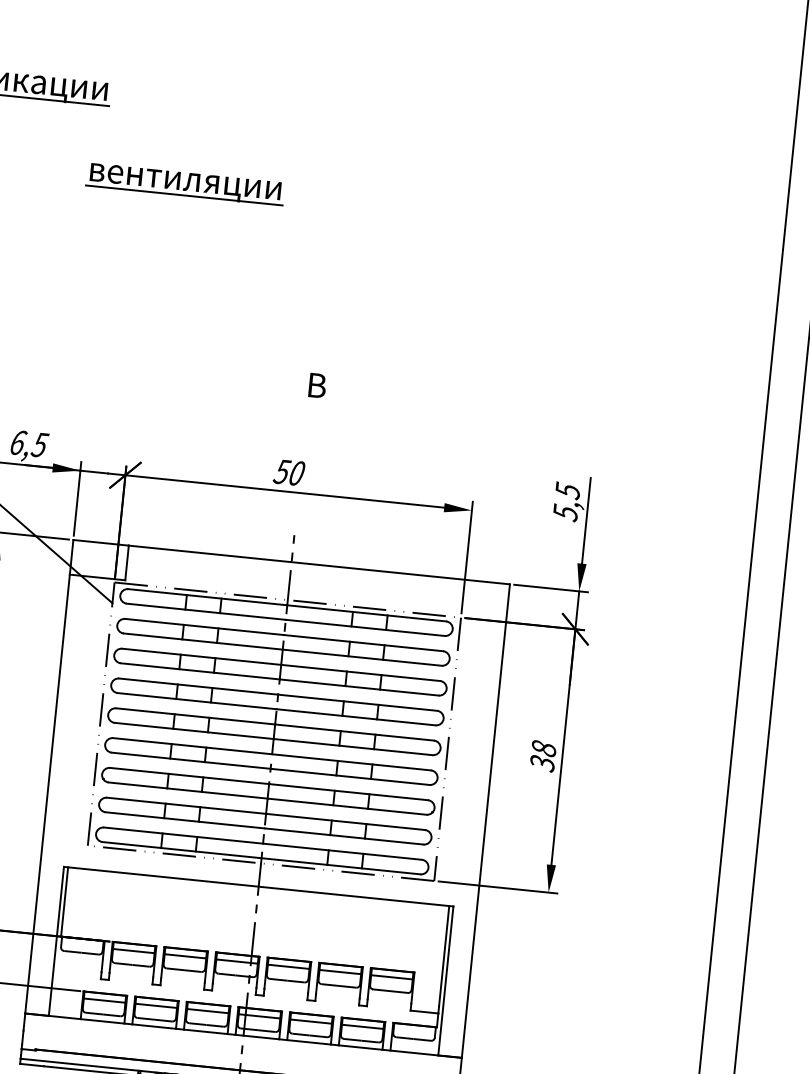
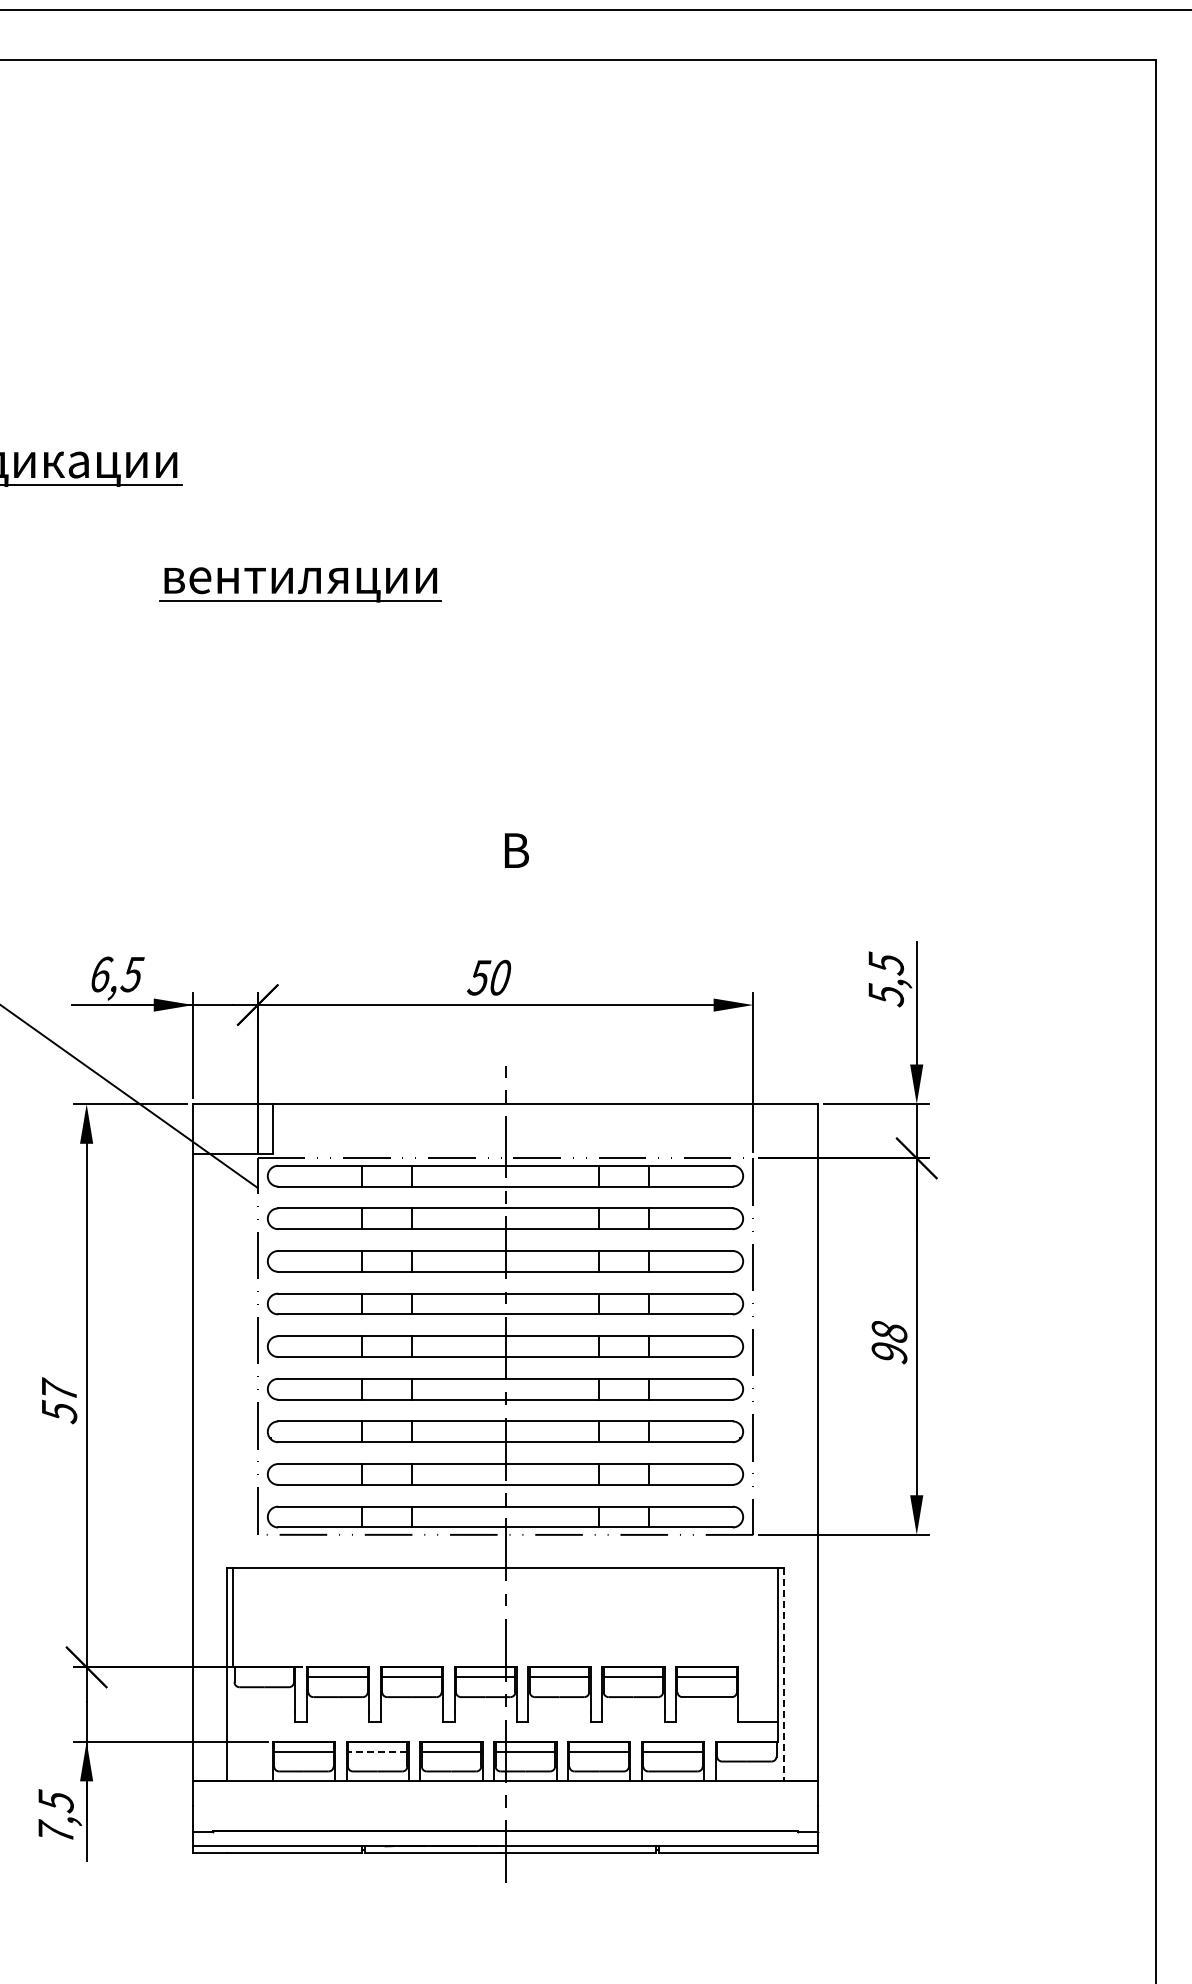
text: (542, 763) -> (889, 1353), 38 -> 98
line: (445, 980) -> (783, 1674), solid -> dashed
line: (156, 1005) -> (377, 1751), solid -> dashed

